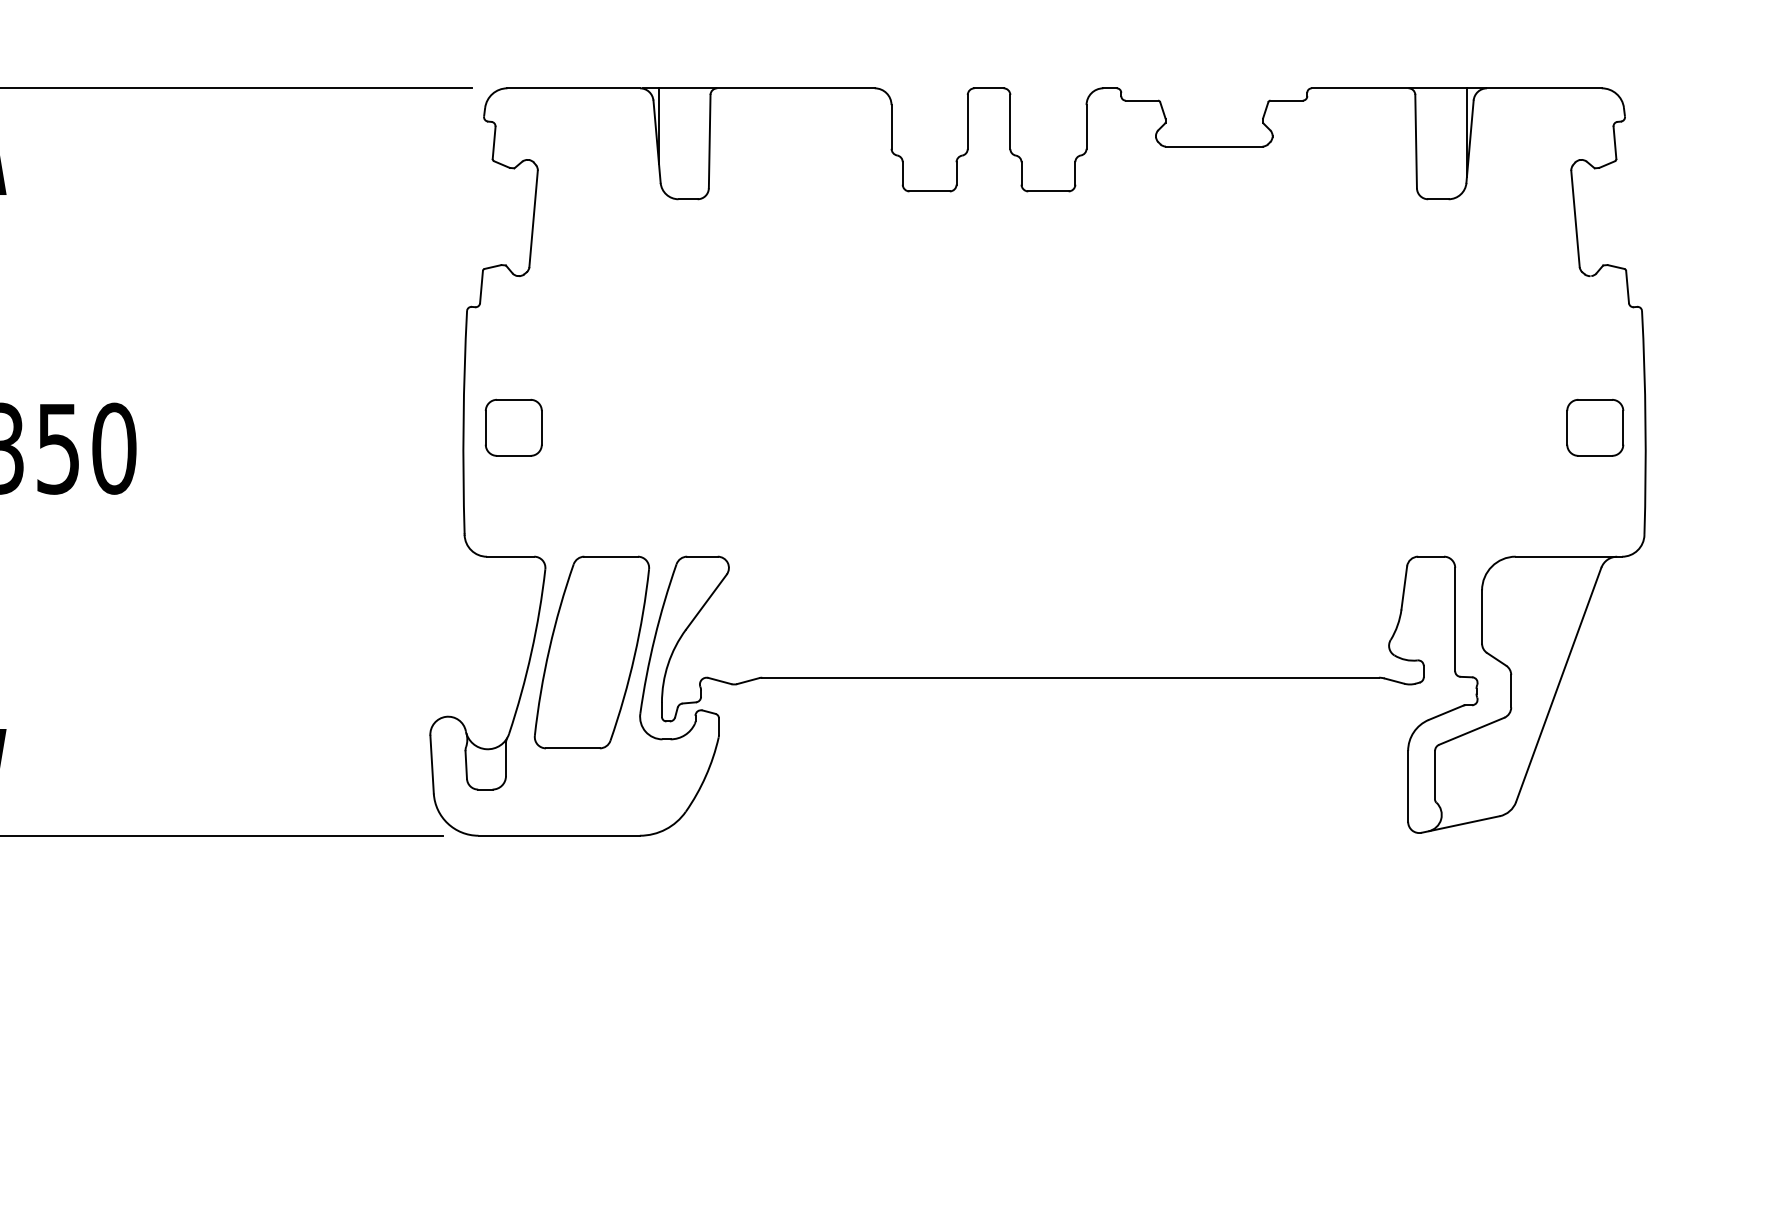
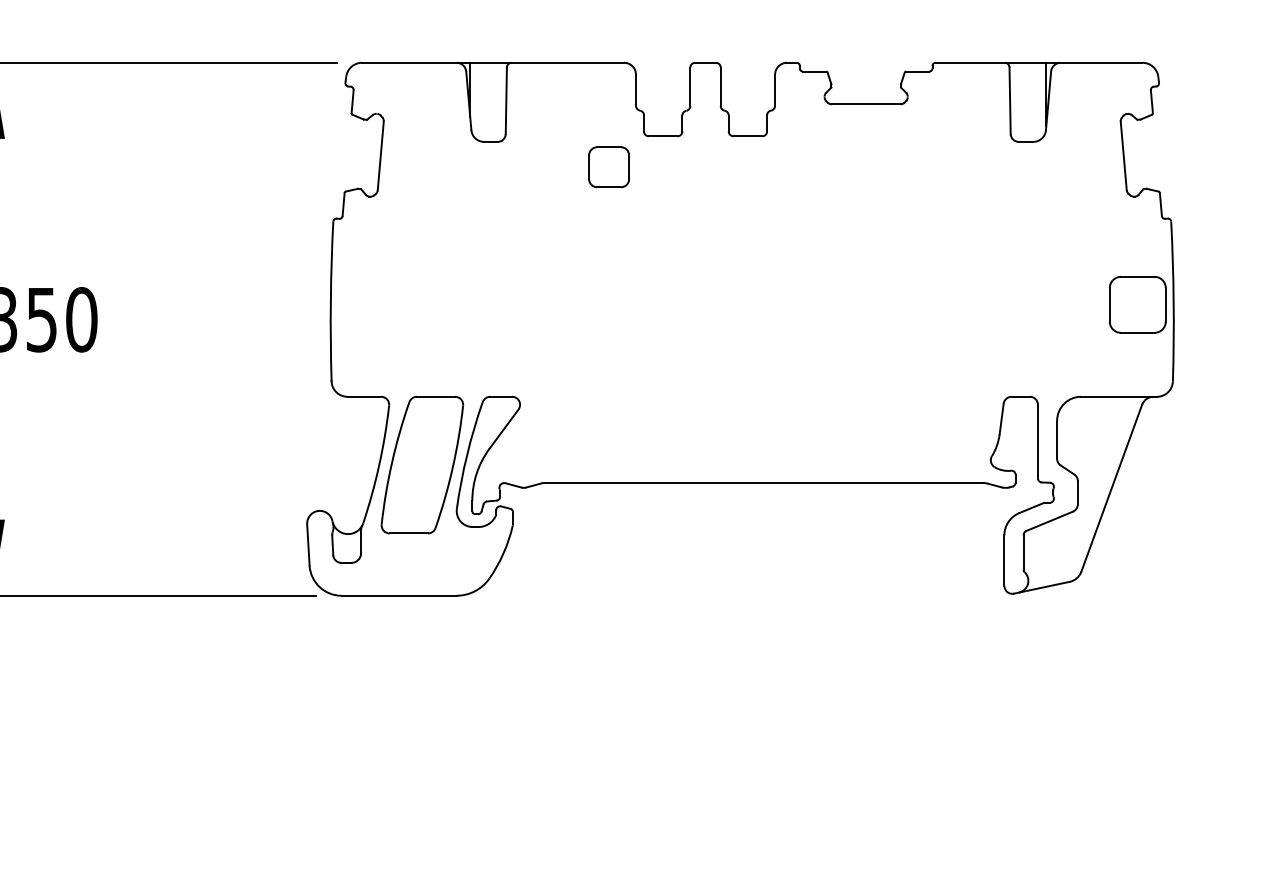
part: (513, 427) -> (608, 167), moved
part: (1595, 427) -> (1138, 304), size x1.4

